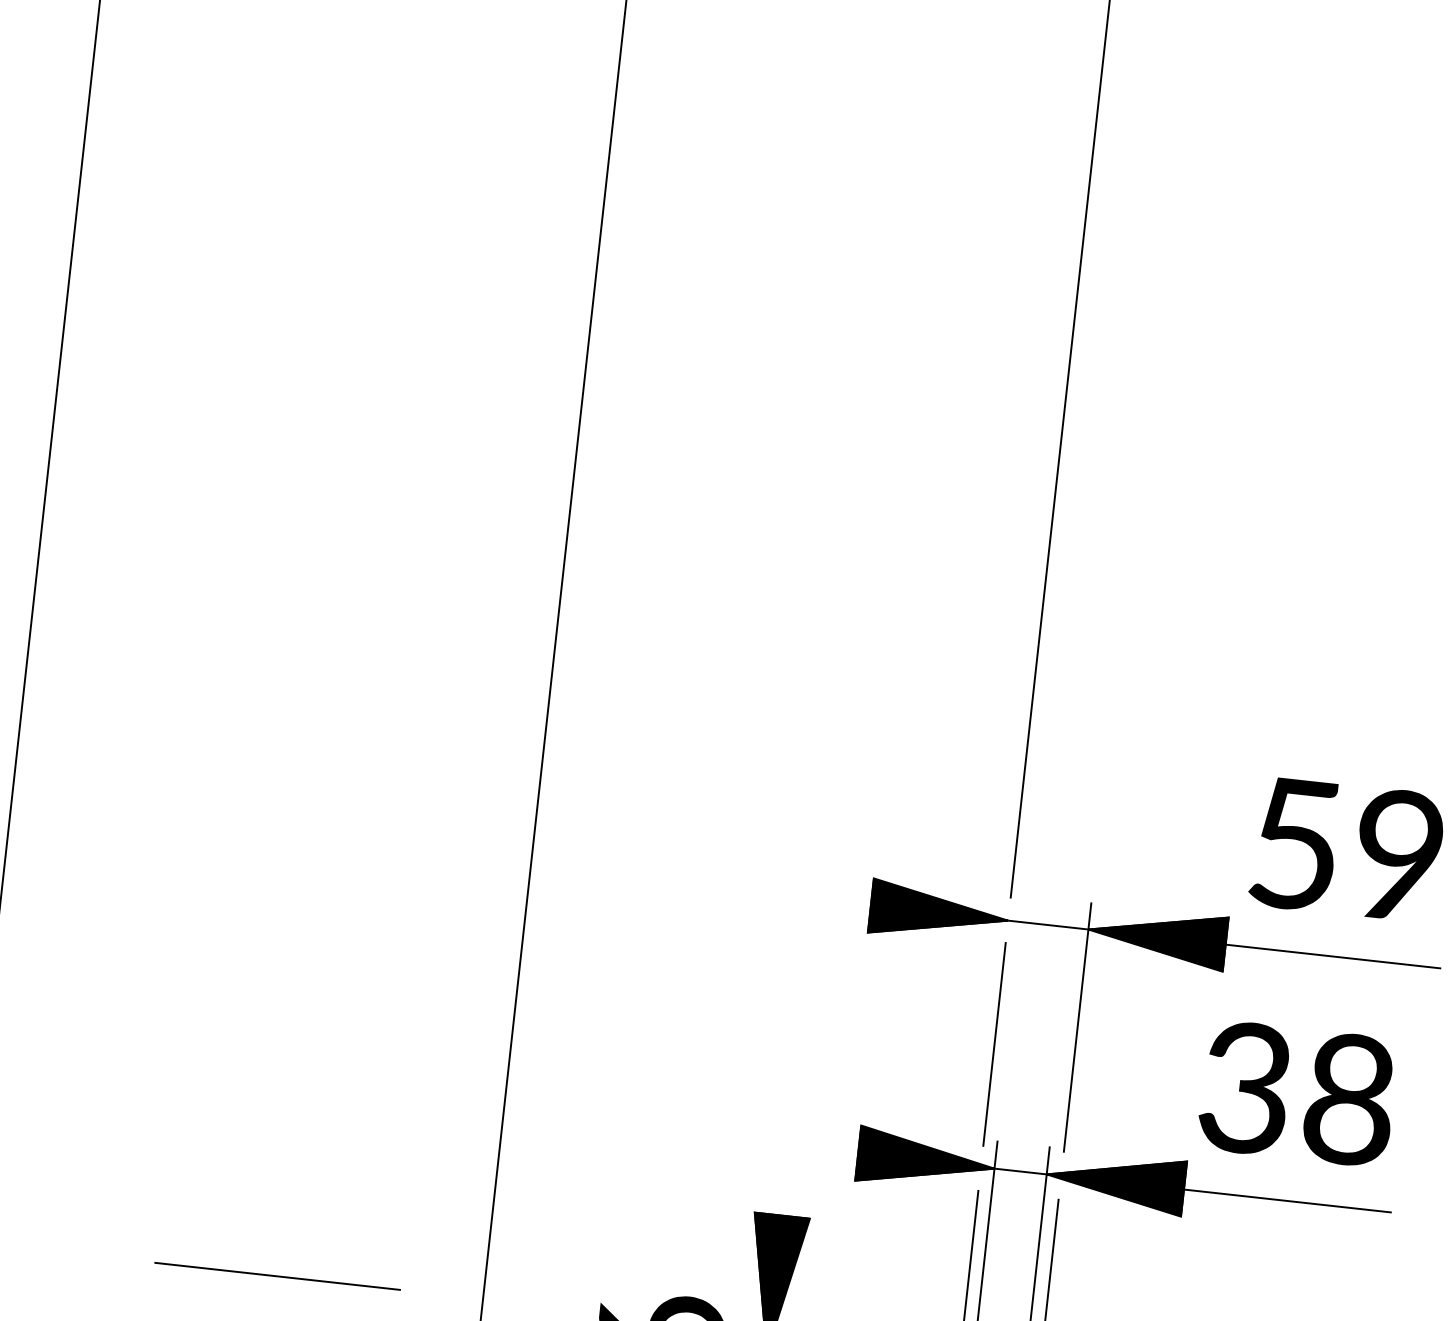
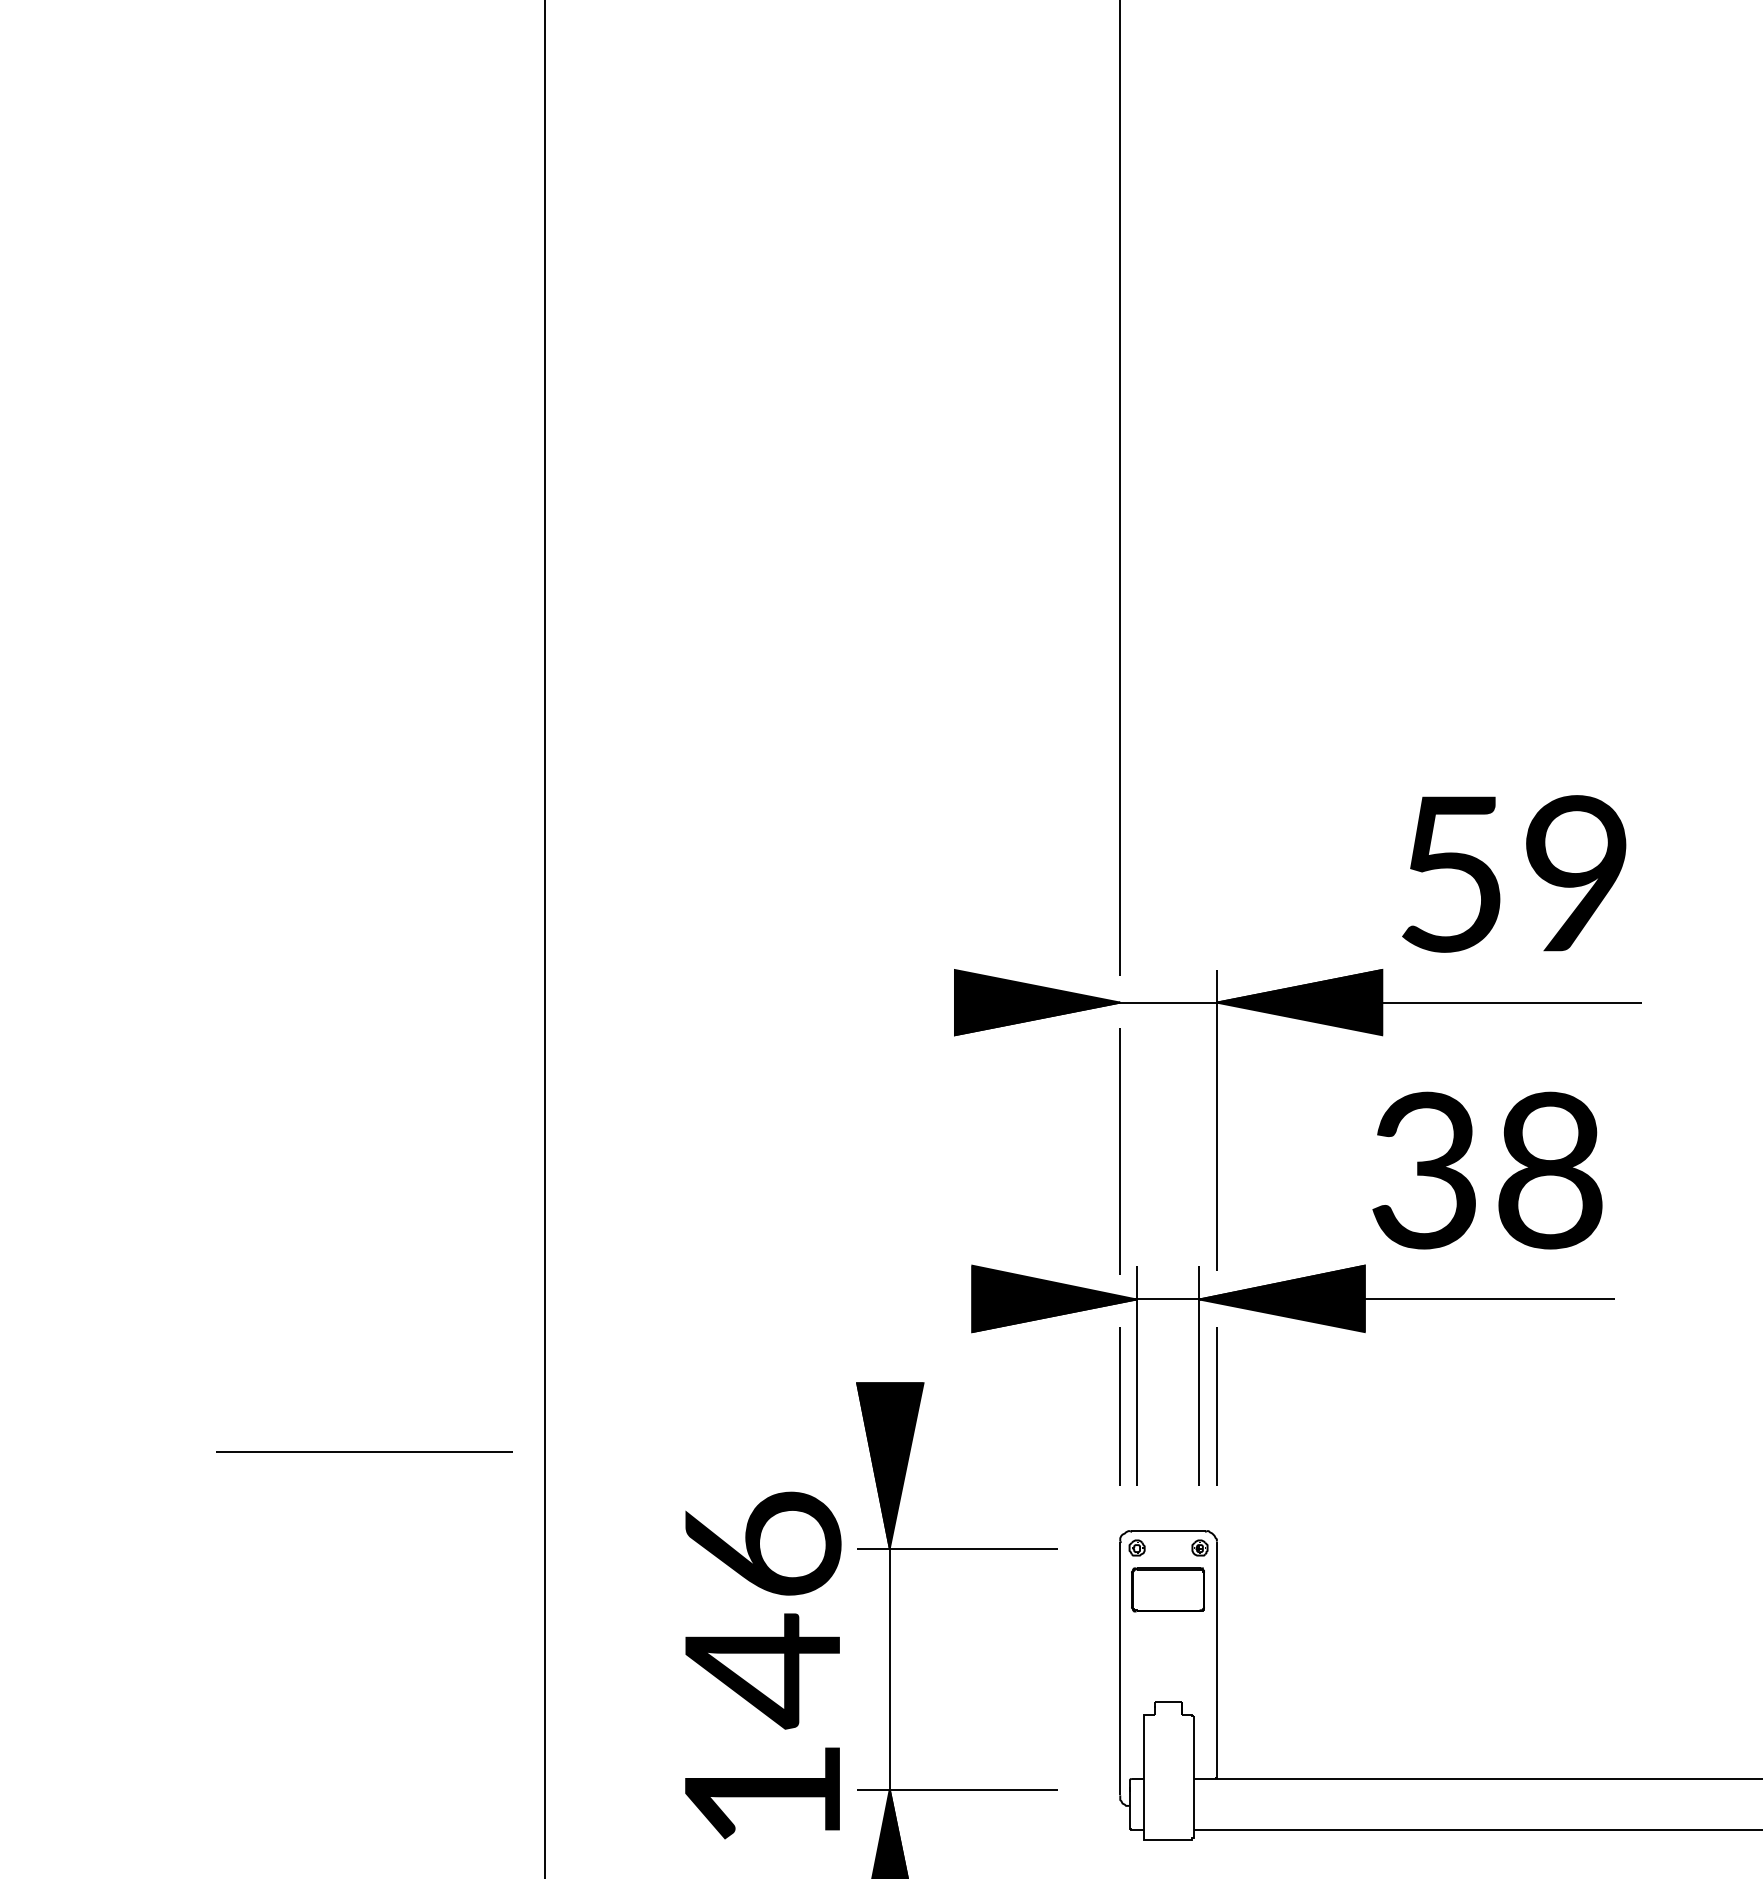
line: (277, 1276) -> (364, 1451), moved

